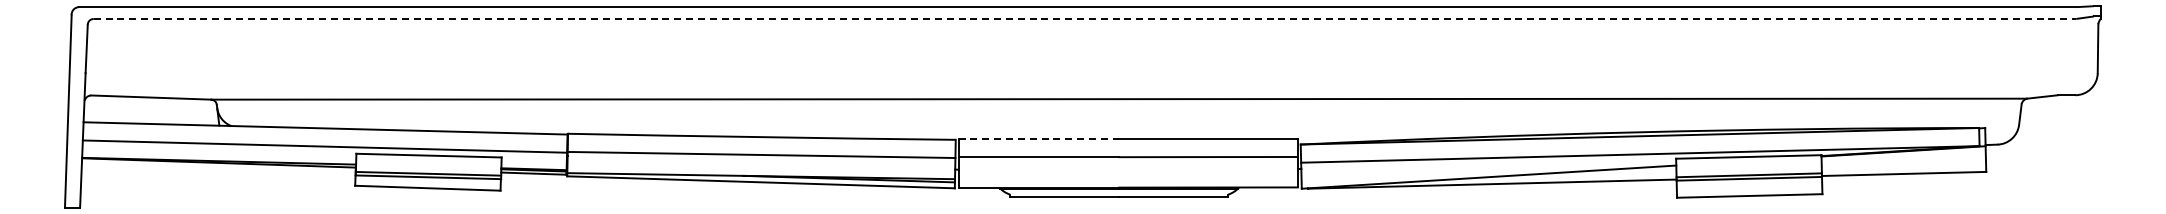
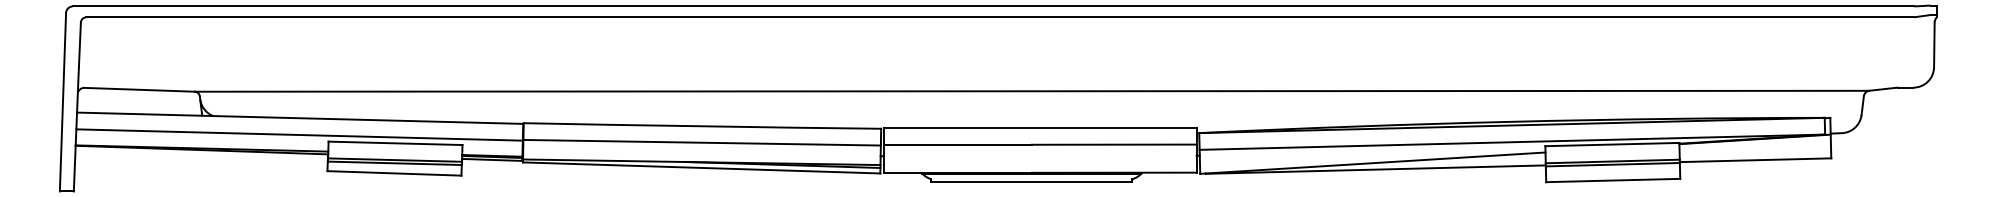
line: (1085, 18) -> (1000, 16), dashed -> solid
line: (1039, 139) -> (958, 128), dashed -> solid

